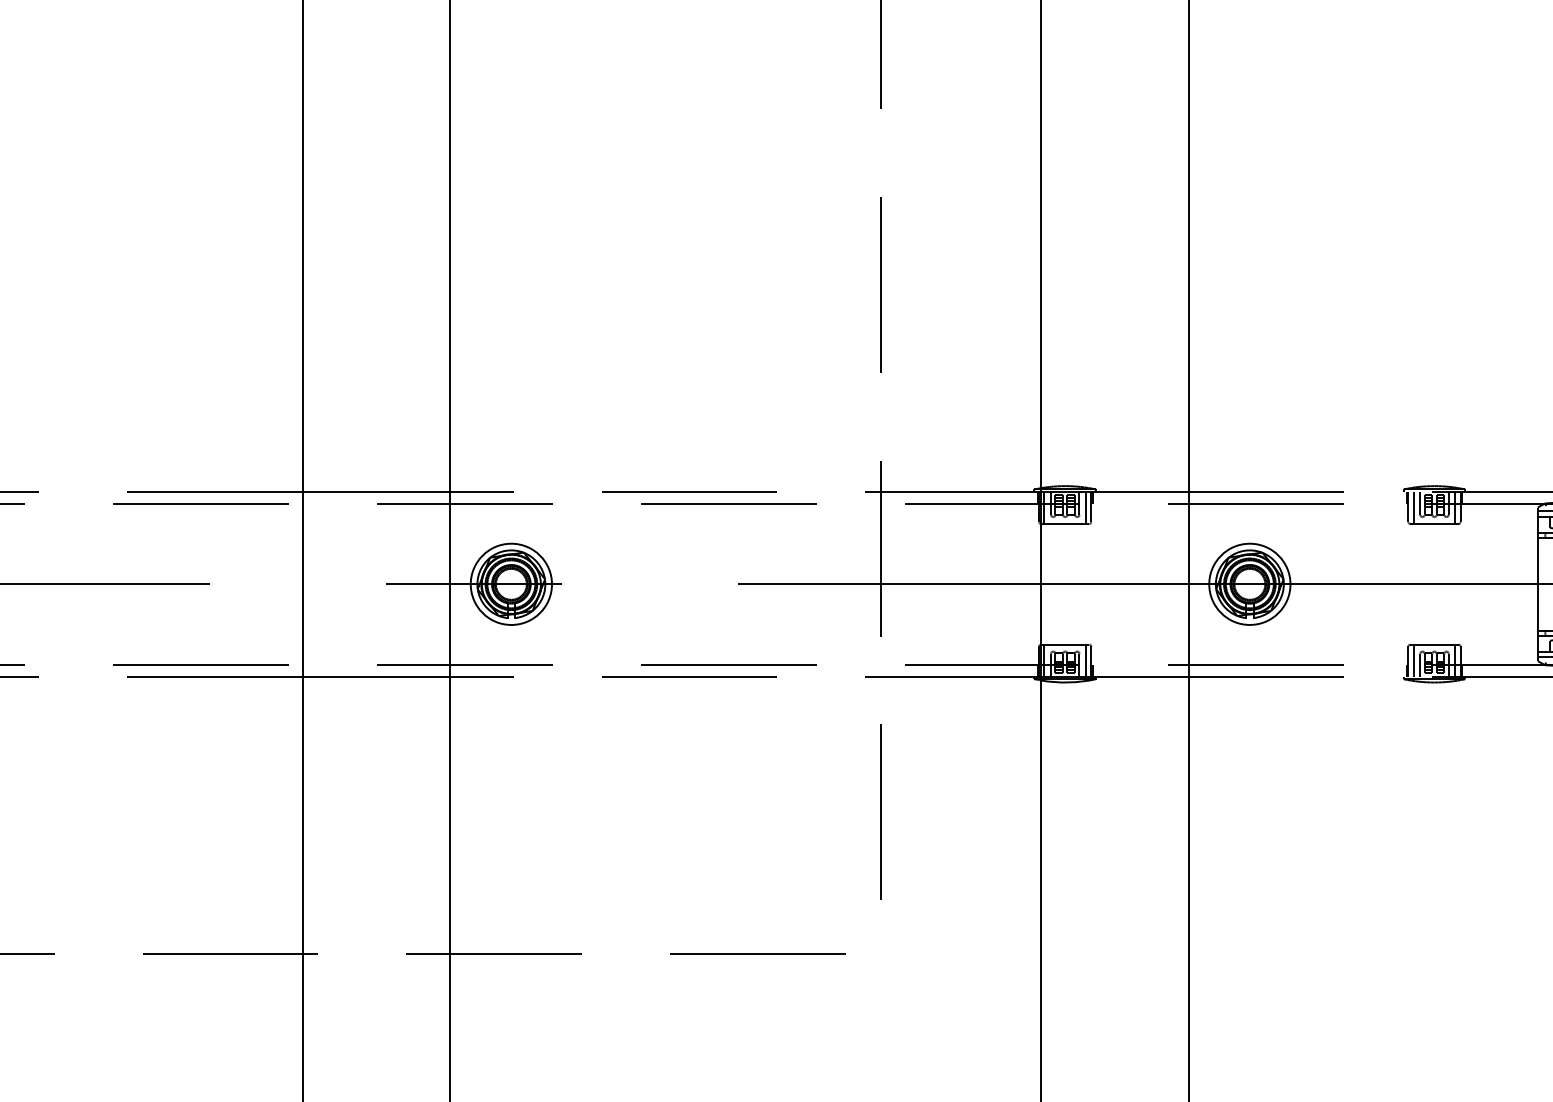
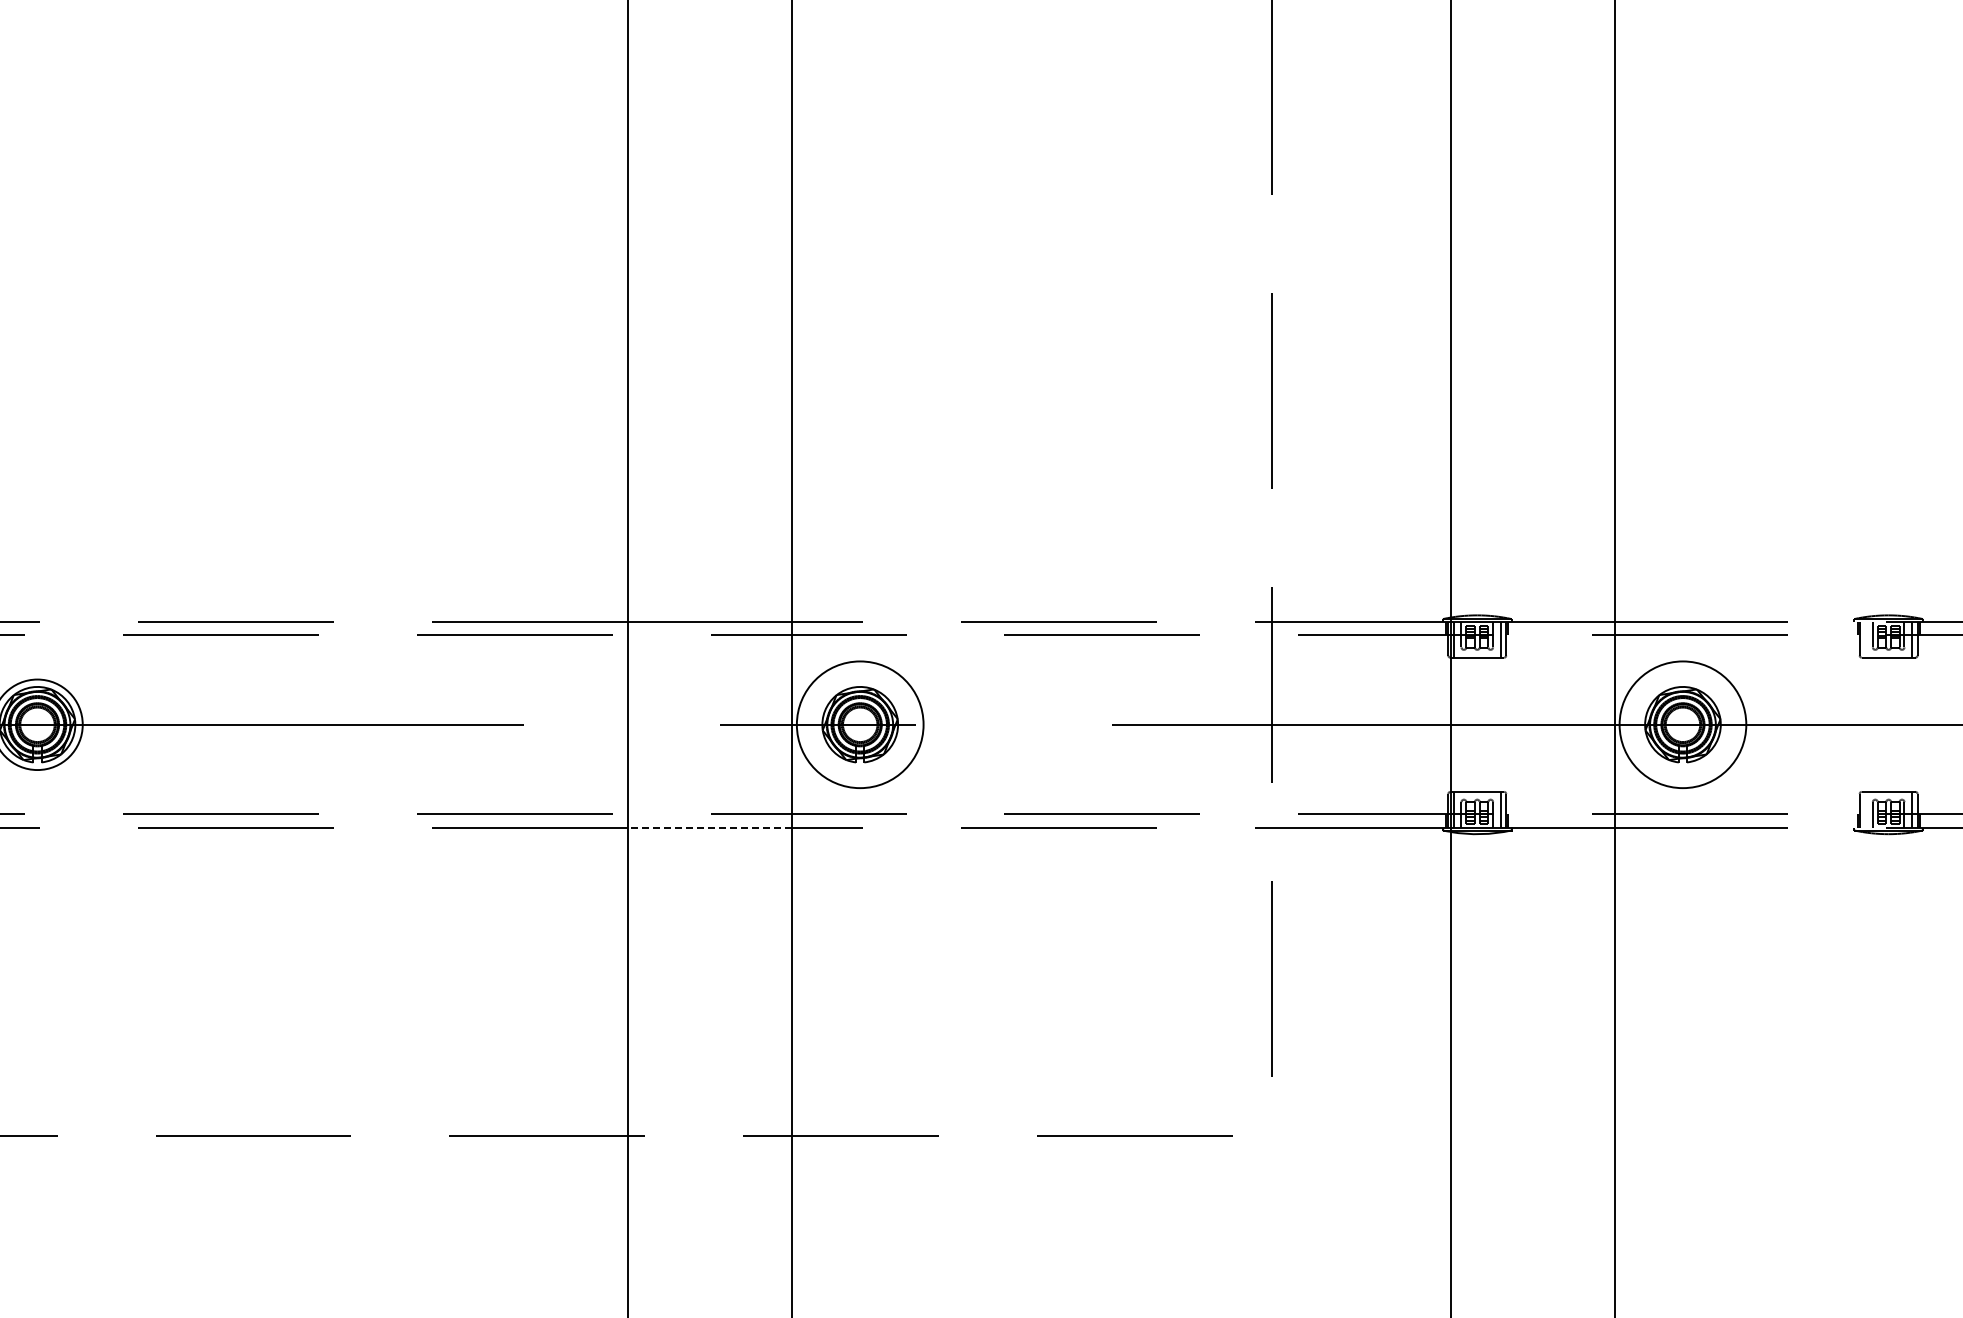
line: (1413, 507) -> (1865, 639), removed
circle: (510, 584) -> (859, 724), size x1.4
circle: (1249, 584) -> (1682, 724), size x1.4
line: (1413, 660) -> (1865, 809), removed
line: (376, 676) -> (709, 827), solid -> dashed

